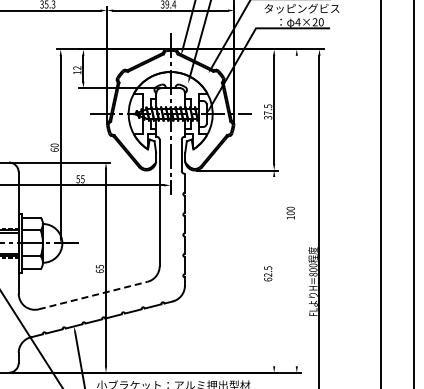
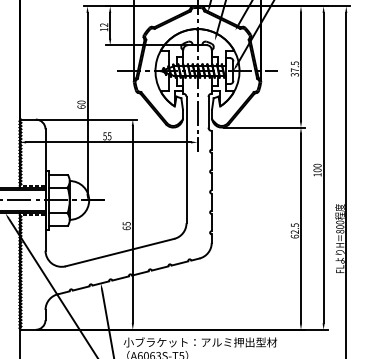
line: (296, 210) -> (323, 167), added
line: (274, 271) -> (301, 228), added
line: (93, 295) -> (120, 252), dashed -> solid

